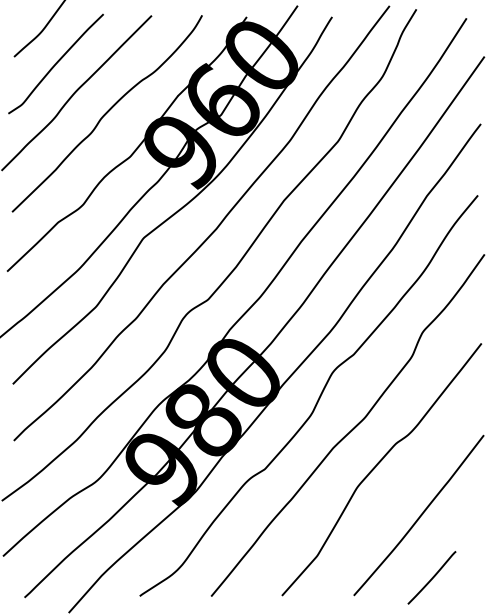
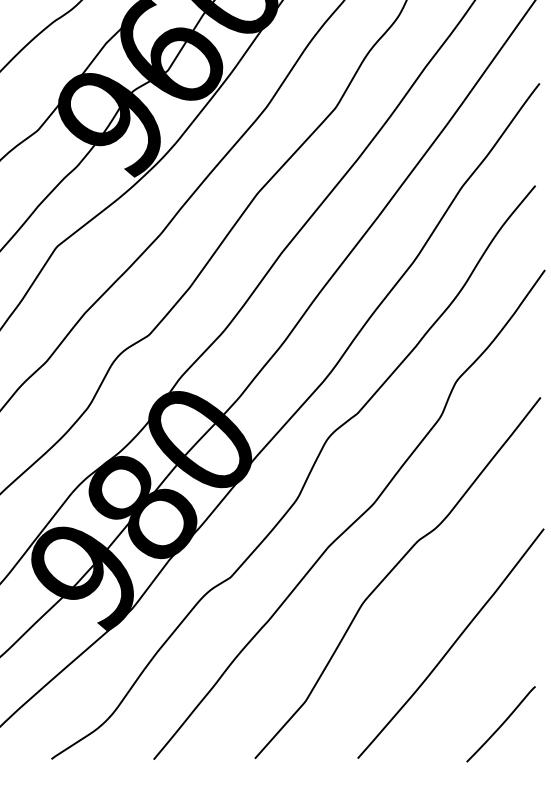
line: (432, 577) -> (501, 723), moved

